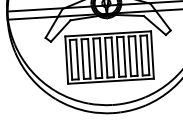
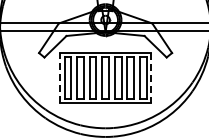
line: (152, 55) -> (151, 78), solid -> dashed
line: (67, 59) -> (60, 77), solid -> dashed

